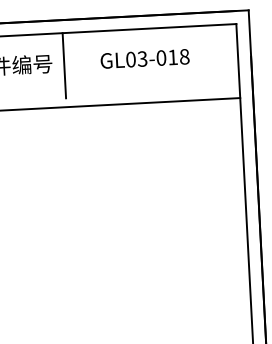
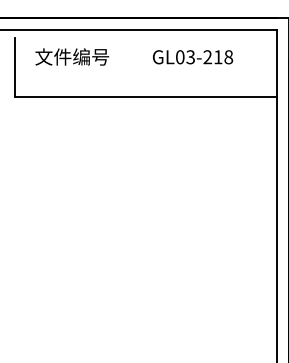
text: (161, 58) -> (207, 57), GL03-018 -> GL03-218
line: (63, 65) -> (119, 59), removed

